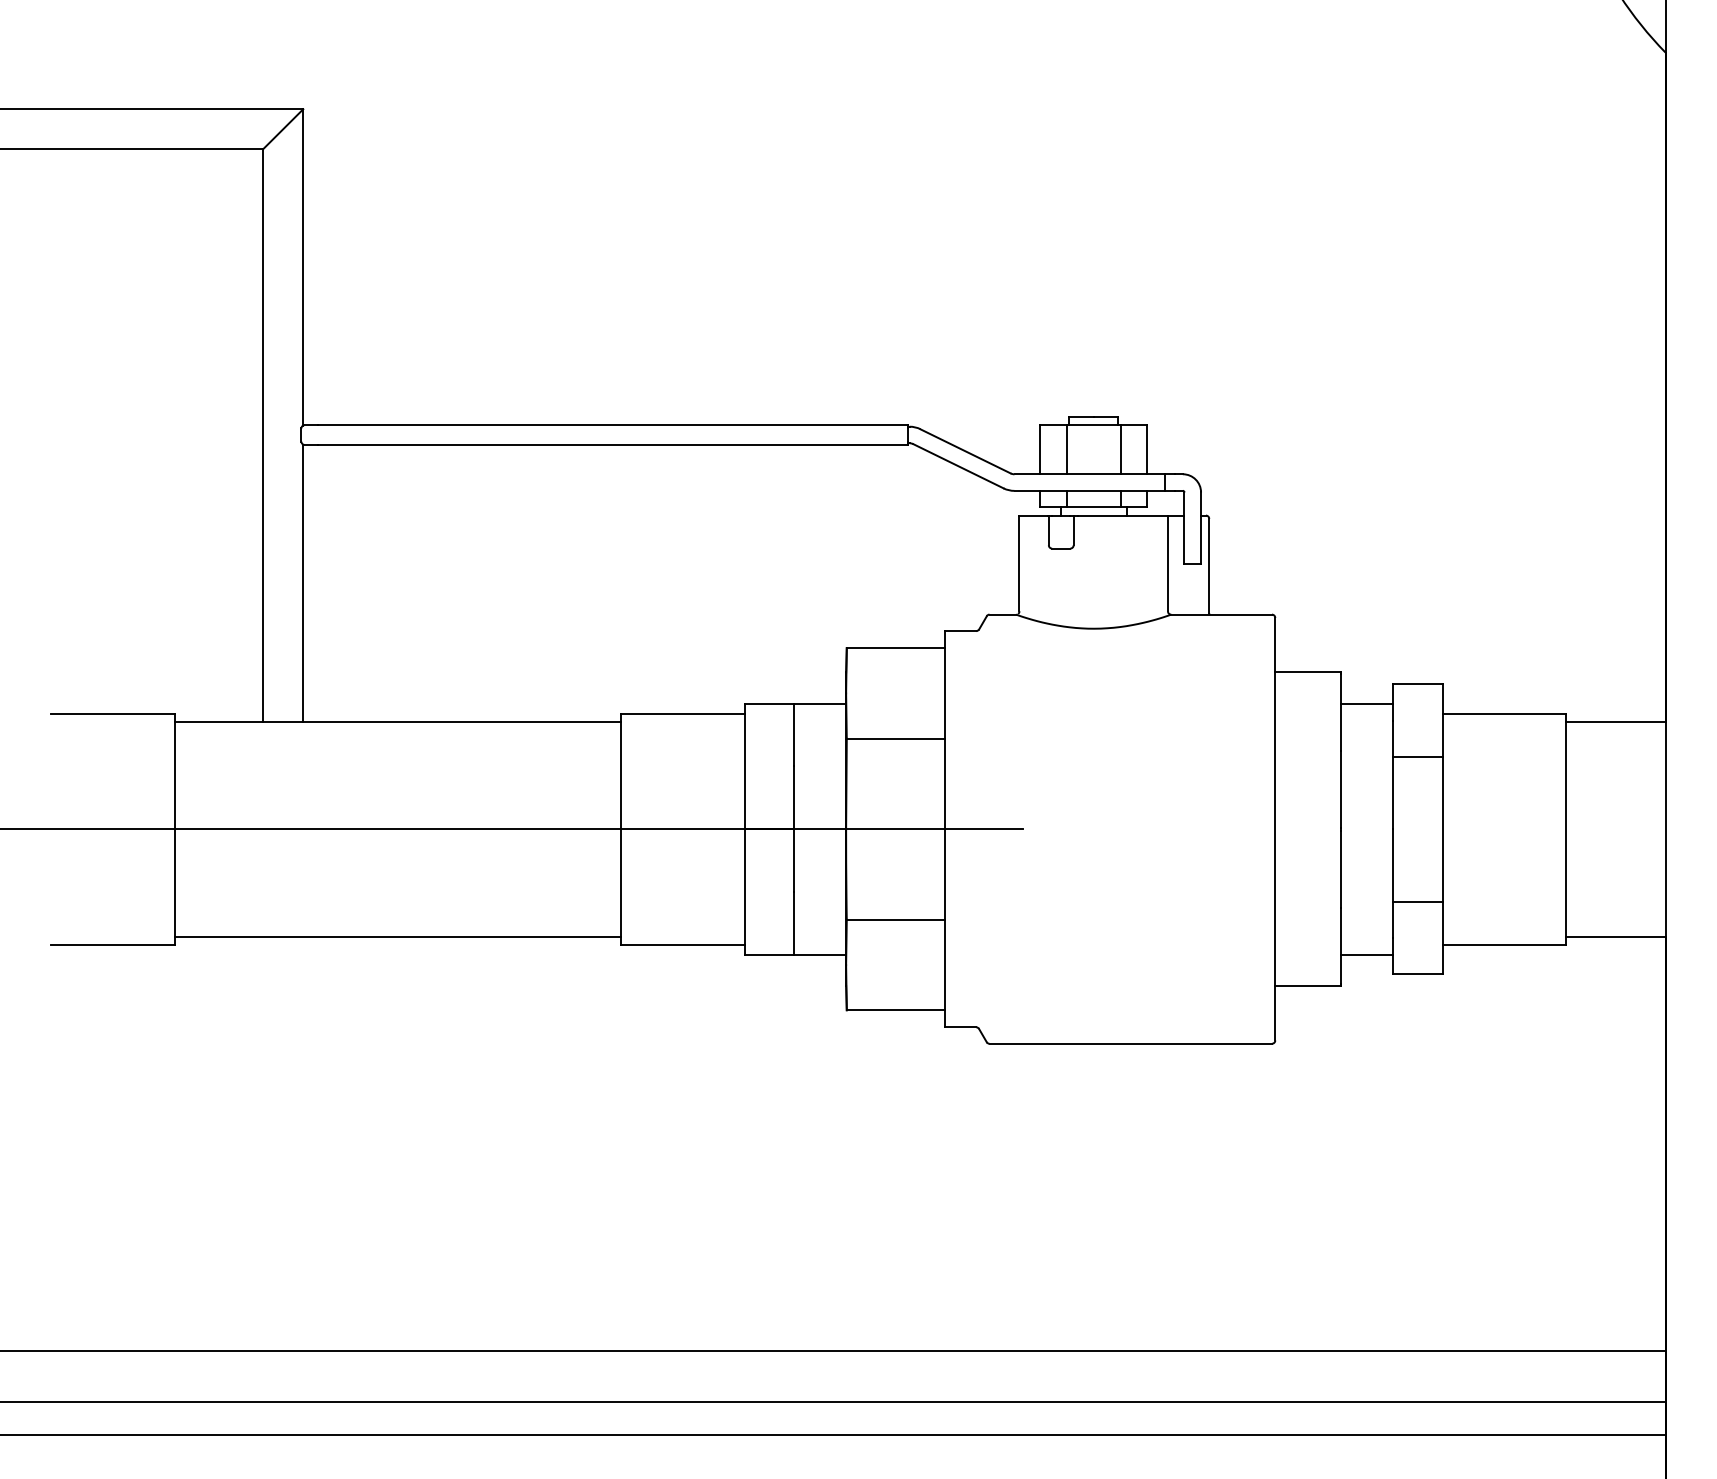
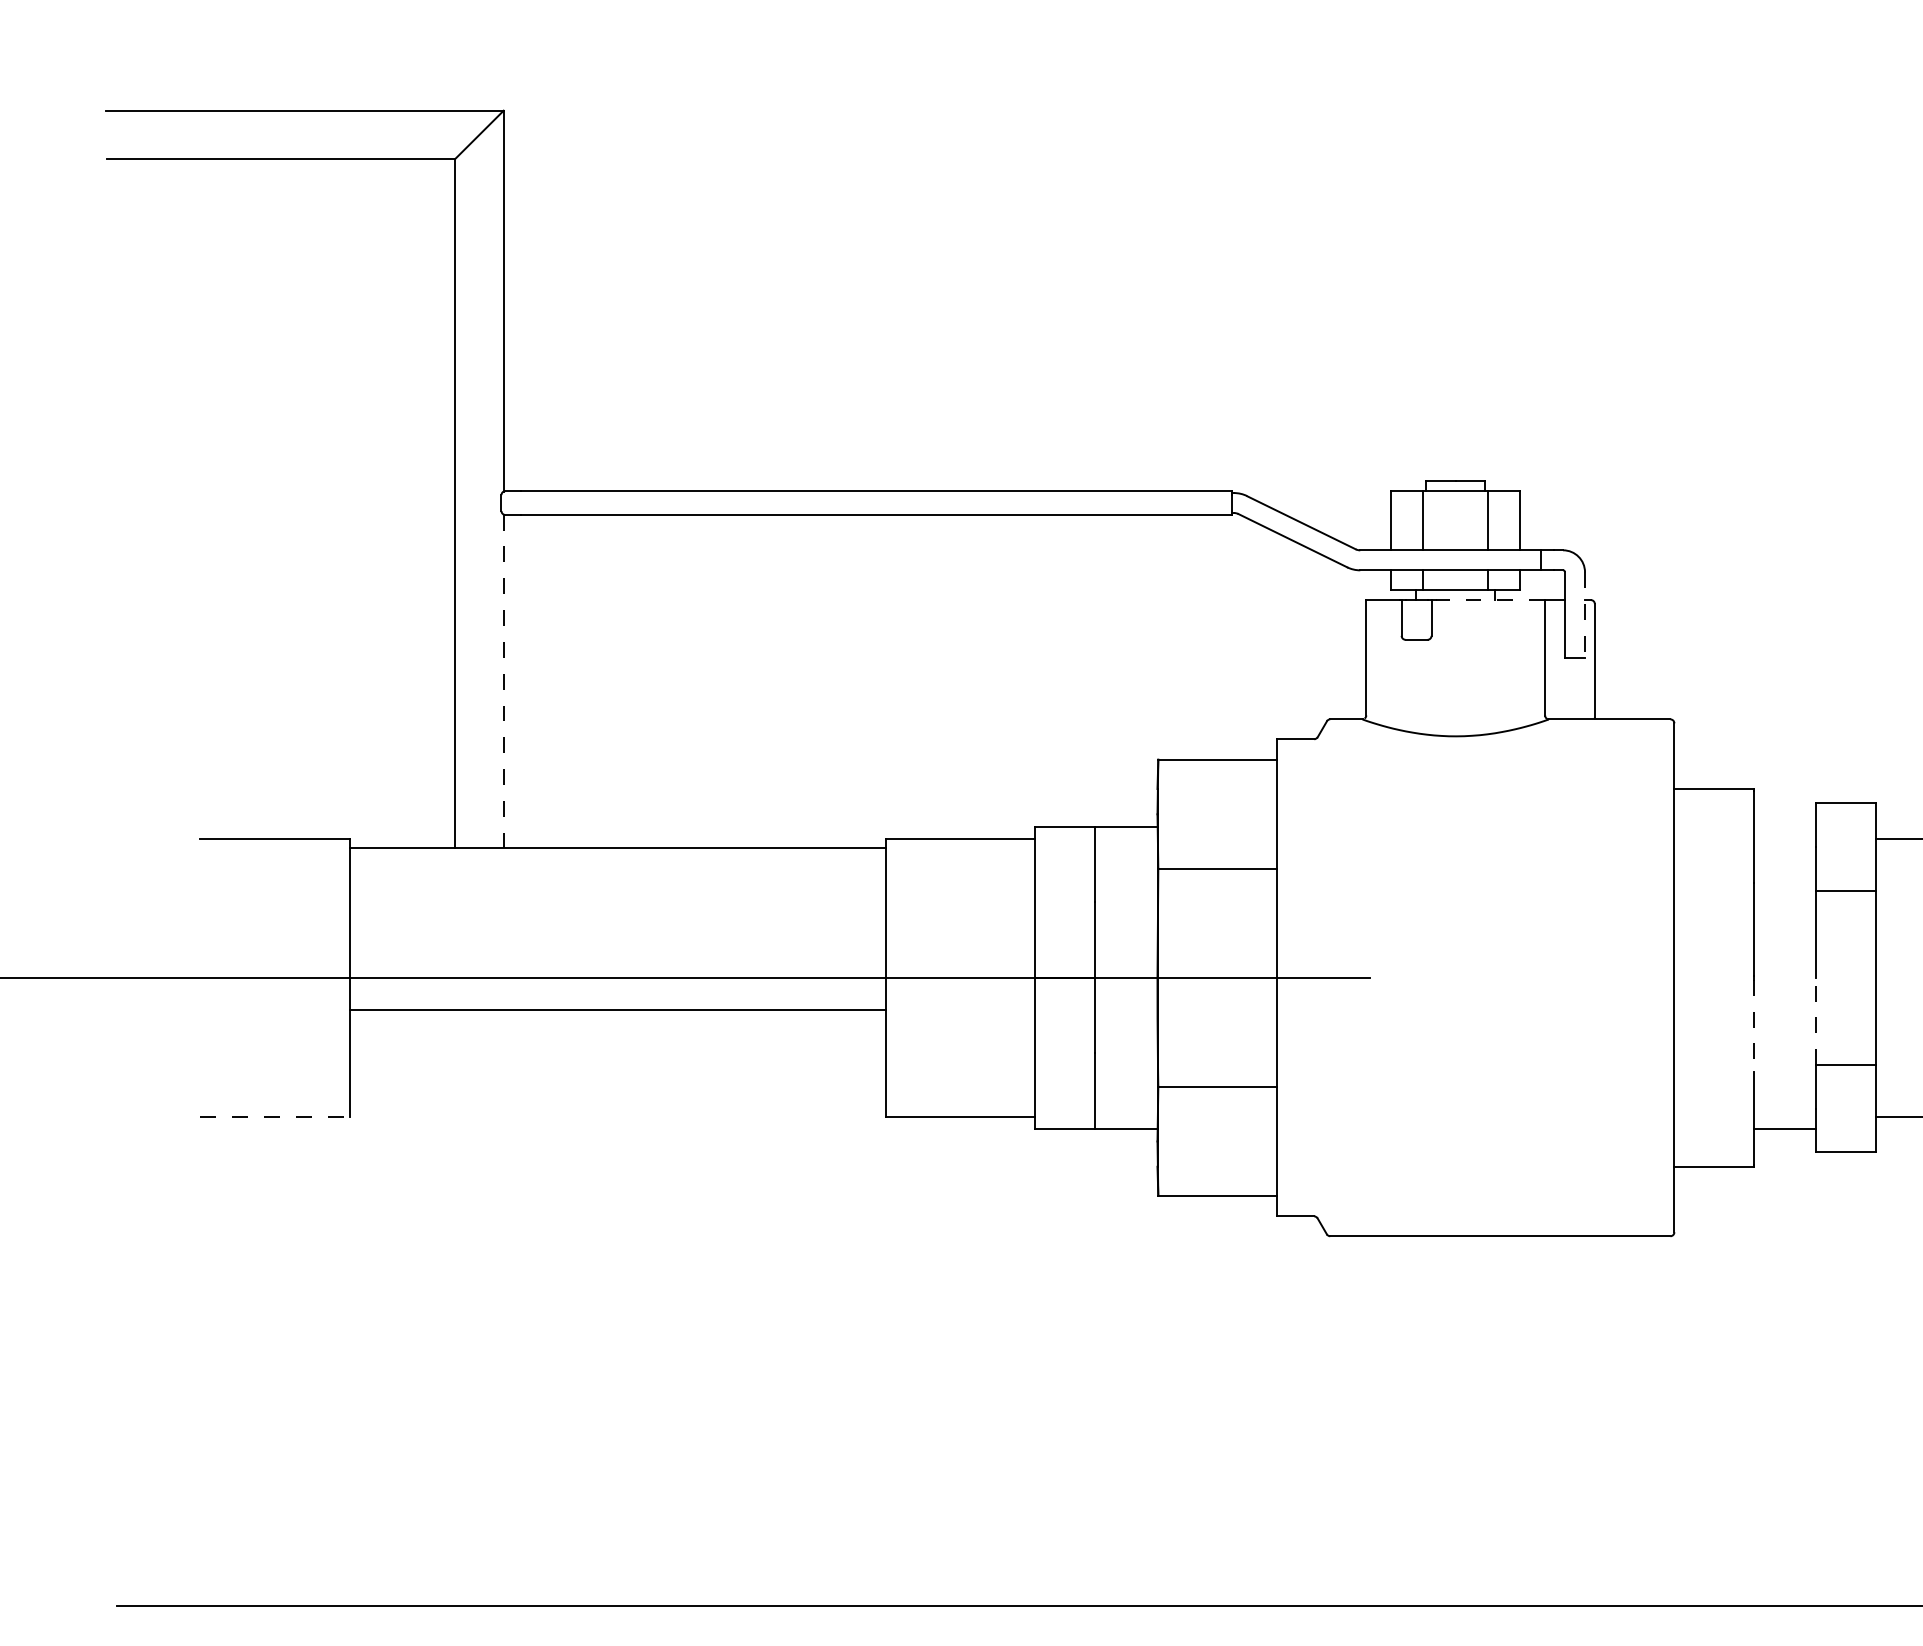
line: (1122, 515) -> (1490, 599), solid -> dashed
line: (1200, 528) -> (1584, 615), solid -> dashed
line: (303, 583) -> (503, 681), solid -> dashed
line: (1367, 703) -> (1785, 826), removed
line: (1393, 864) -> (1816, 1020), solid -> dashed
line: (1341, 869) -> (1754, 1026), solid -> dashed
line: (397, 936) -> (617, 1009), moved
line: (113, 944) -> (275, 1116), solid -> dashed

